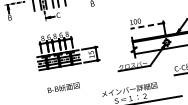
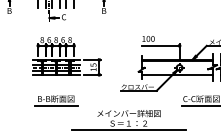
line: (146, 25) -> (160, 45), dashed -> solid
line: (64, 93) -> (55, 105), added

